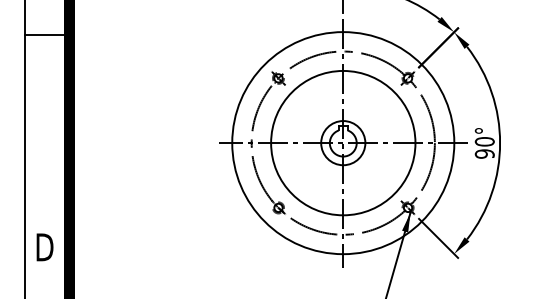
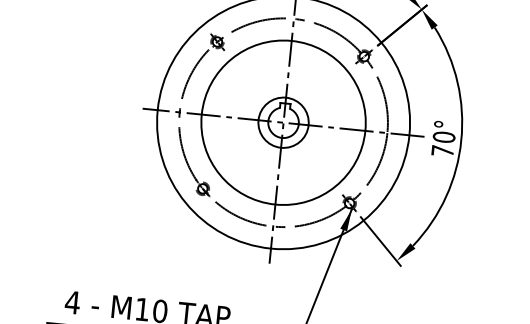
text: (484, 153) -> (442, 150), 90° -> 70°

